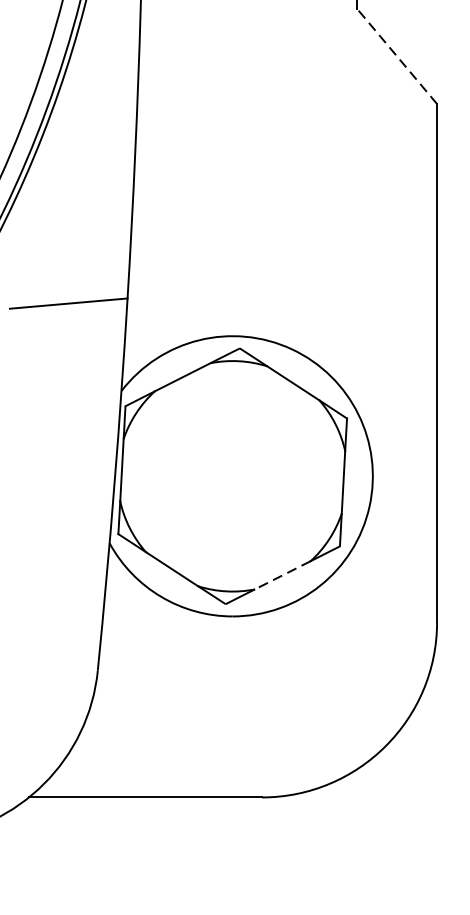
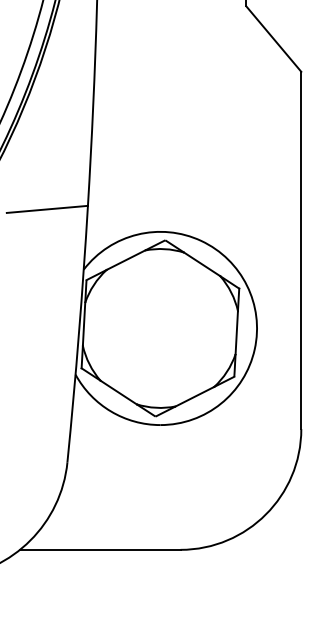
line: (396, 57) -> (273, 39), dashed -> solid
line: (282, 574) -> (194, 396), dashed -> solid

